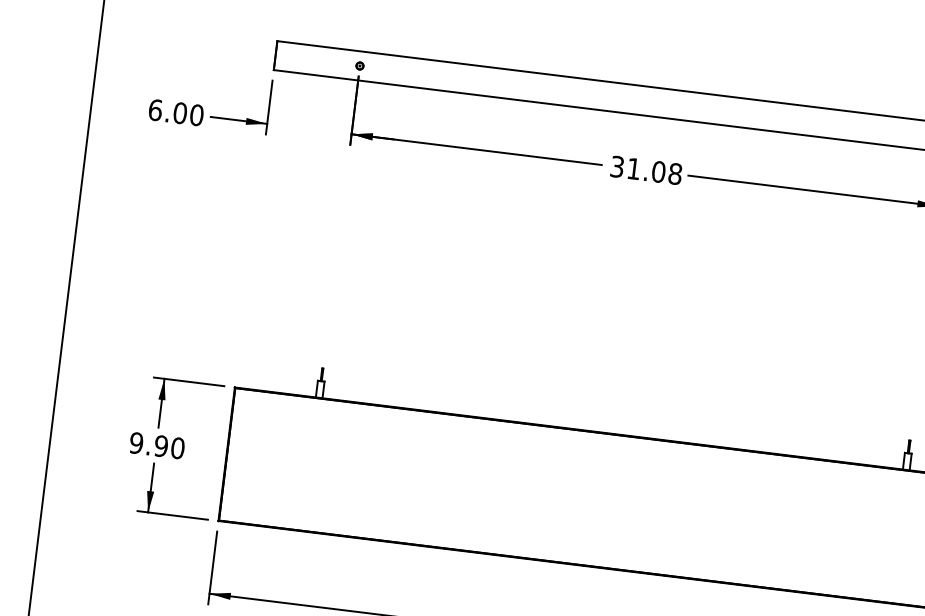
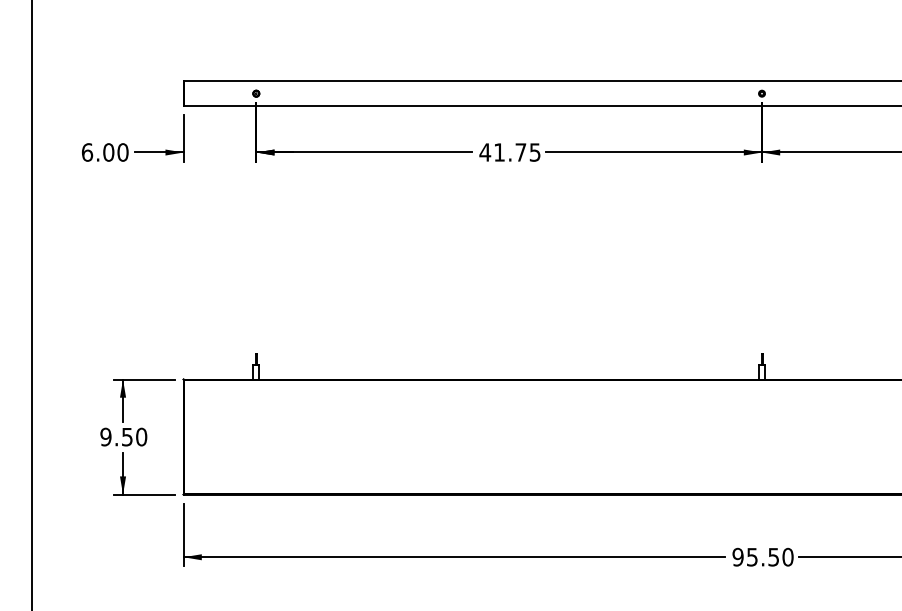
text: (645, 170) -> (509, 152), 31.08 -> 41.75
text: (160, 445) -> (126, 436), 9.90 -> 9.50

